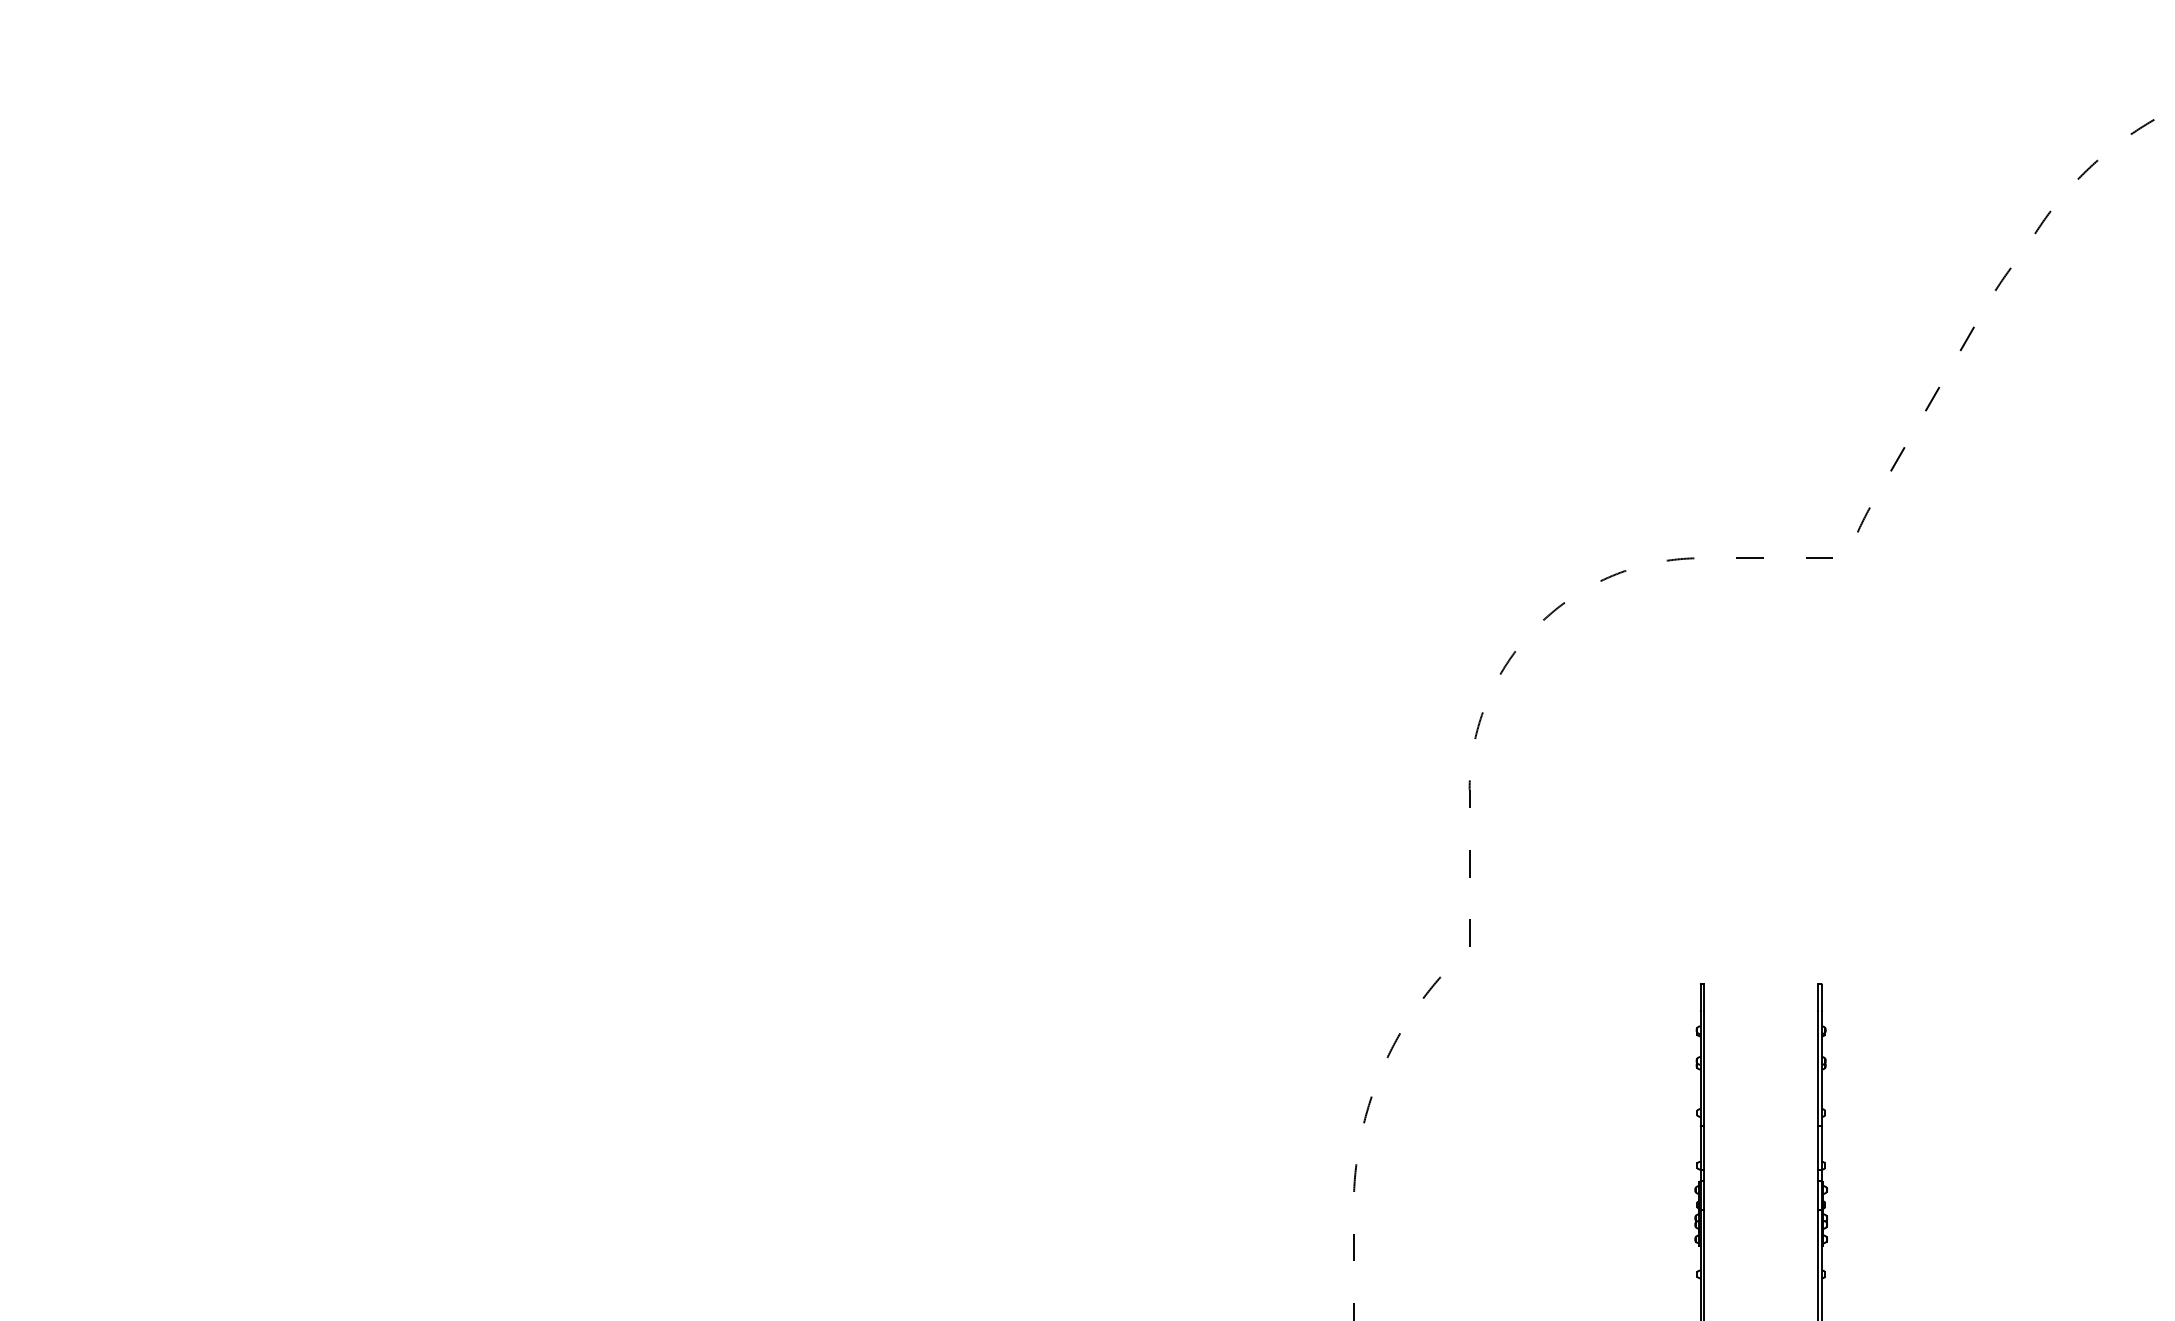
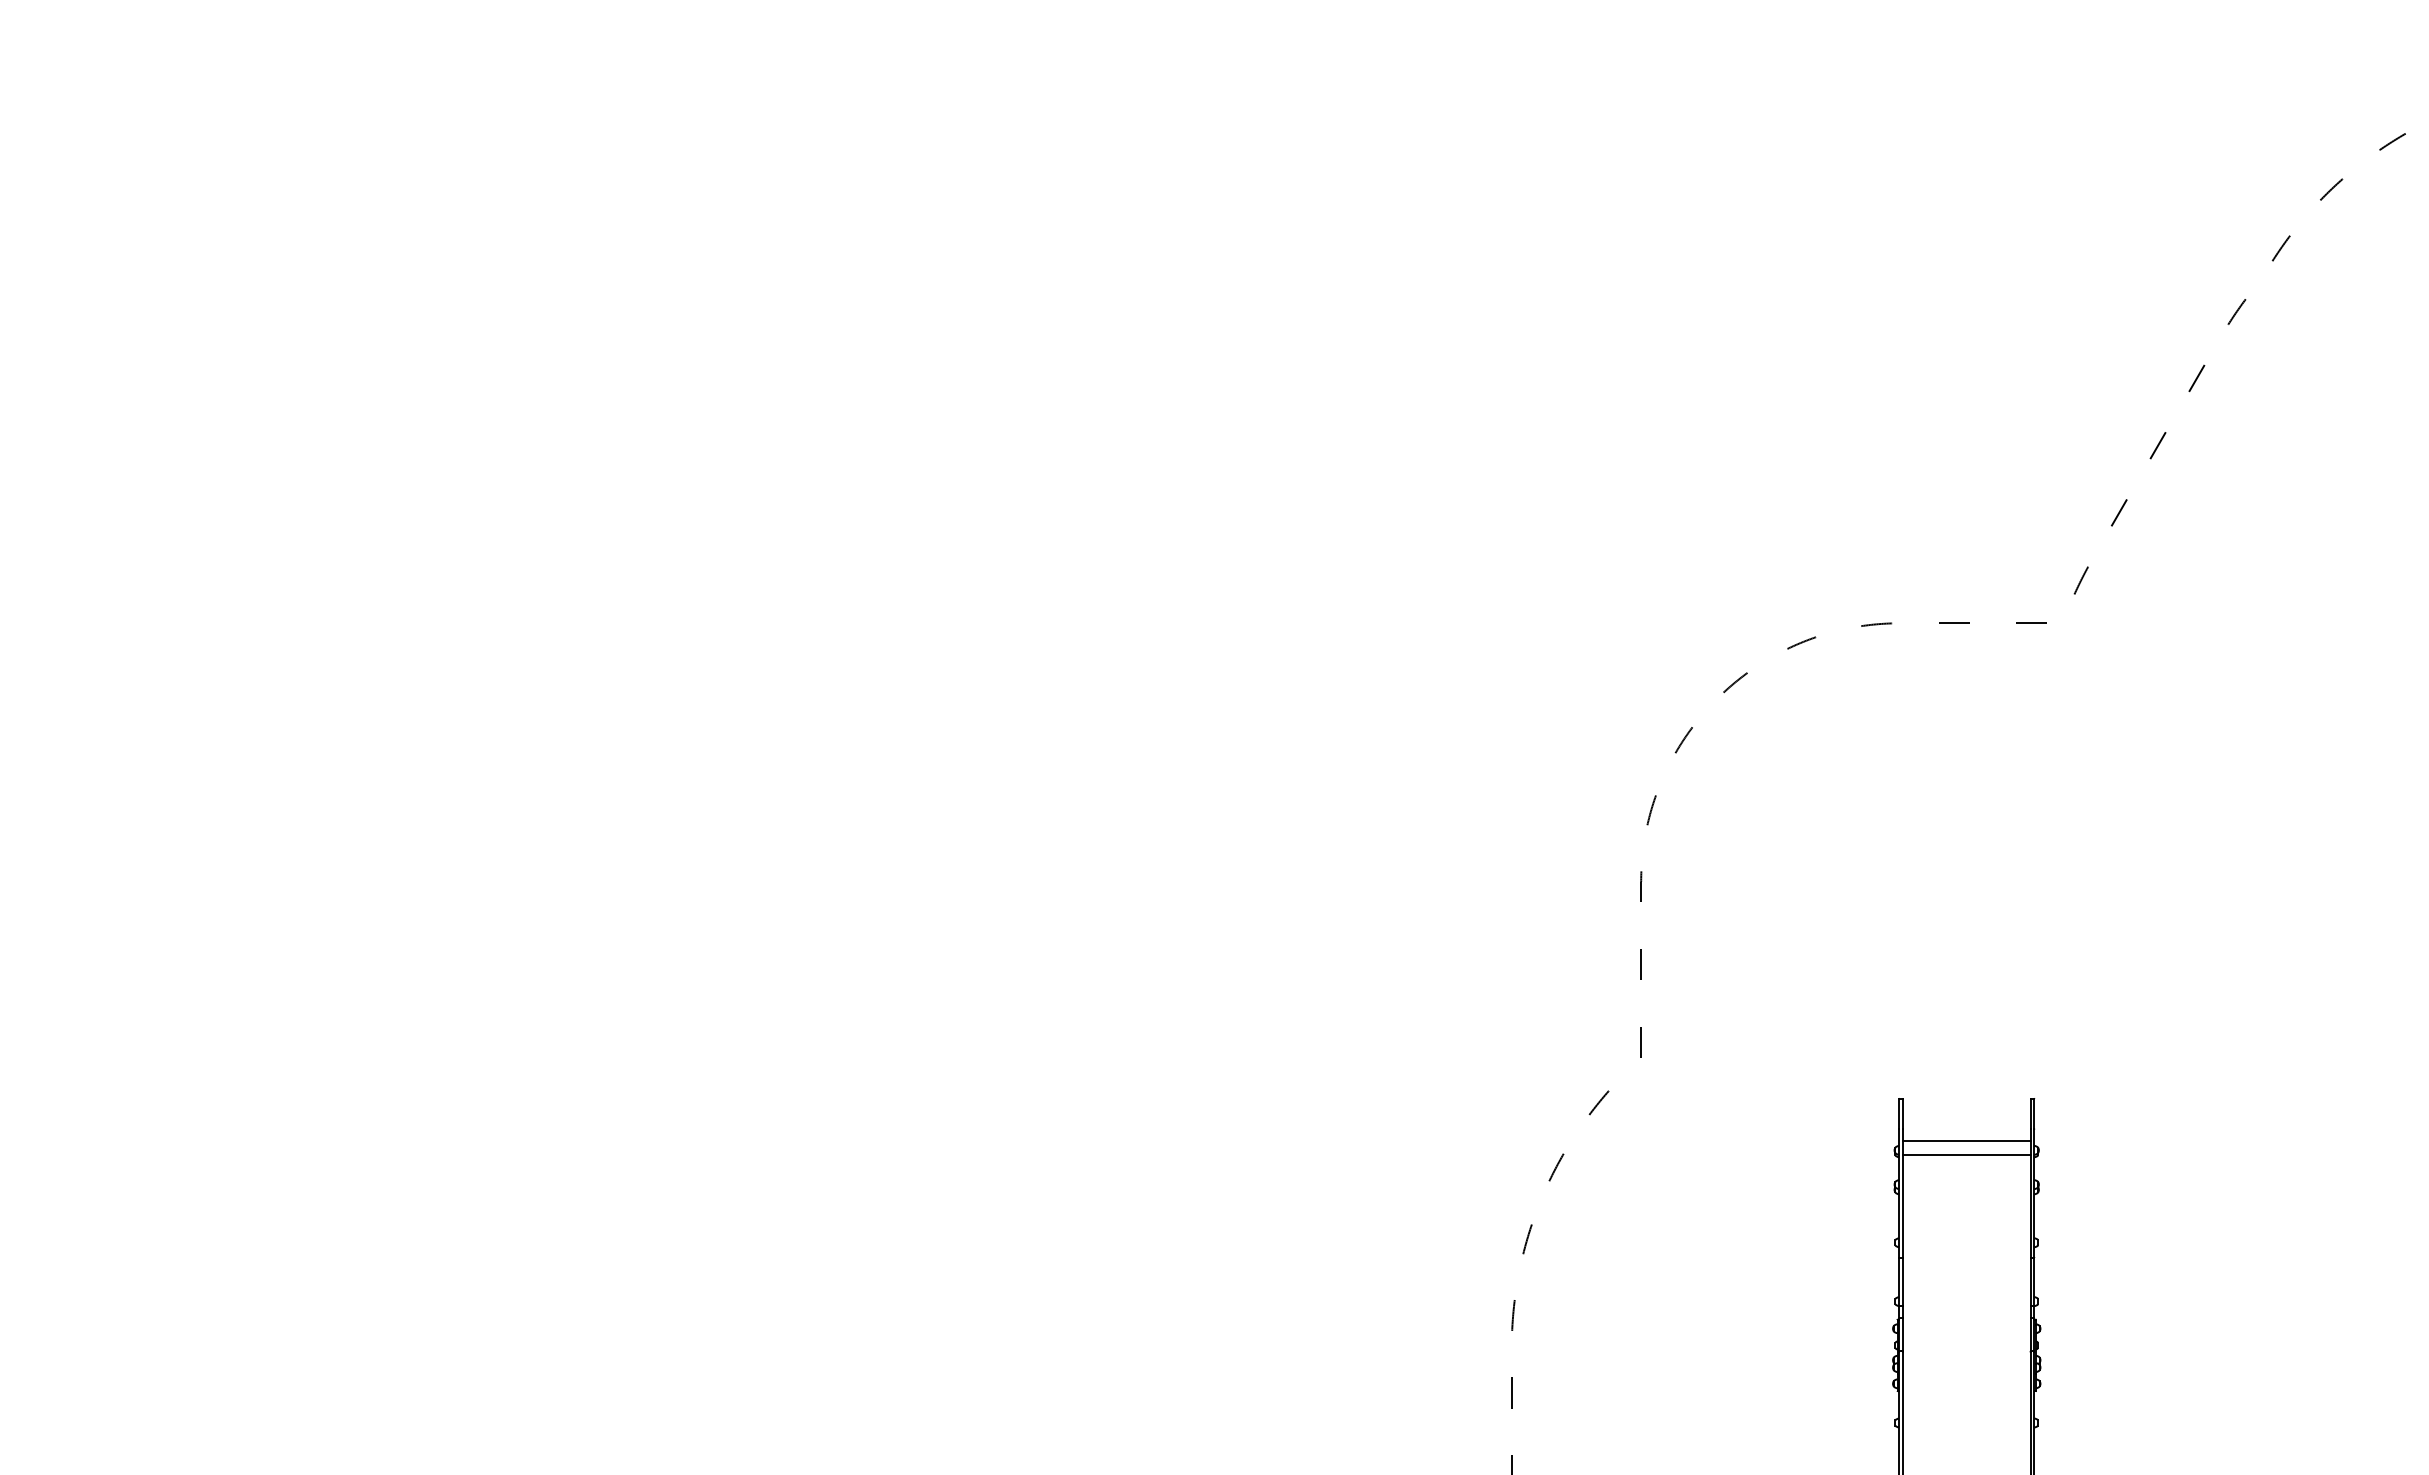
line: (1760, 1021) -> (1966, 1140), added
line: (1760, 1033) -> (1966, 1154), added

